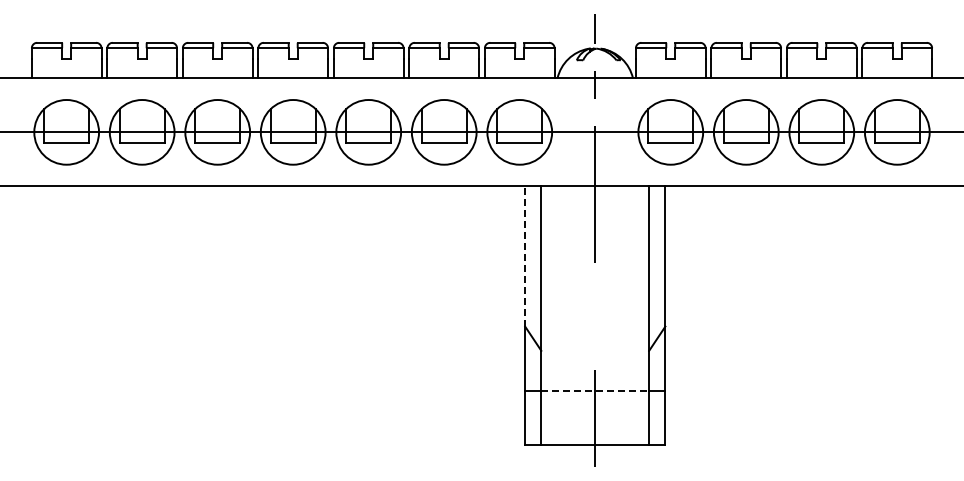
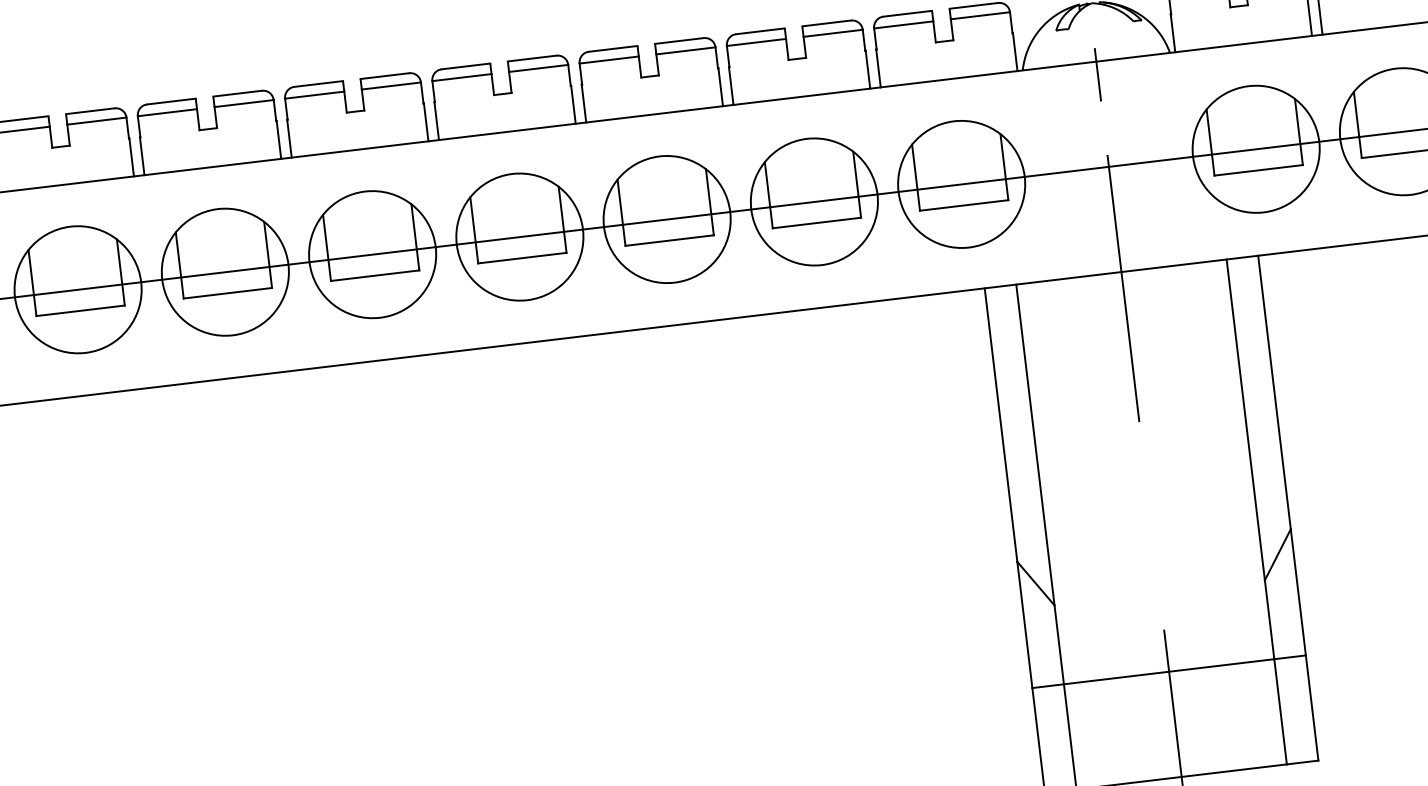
line: (525, 255) -> (1001, 423), dashed -> solid
line: (595, 391) -> (1169, 672), dashed -> solid

